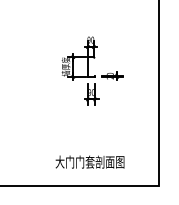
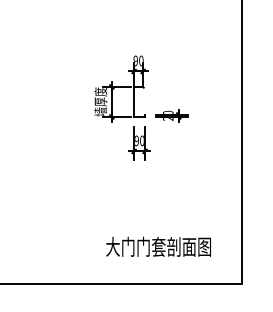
text: (89, 161) -> (157, 245), moved

